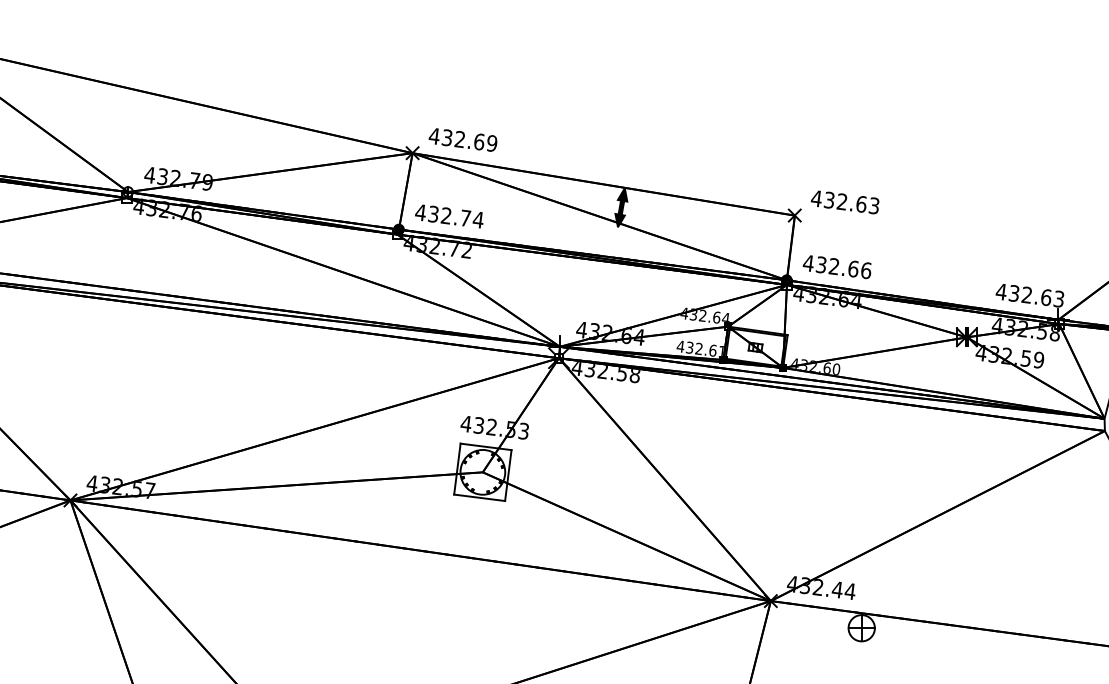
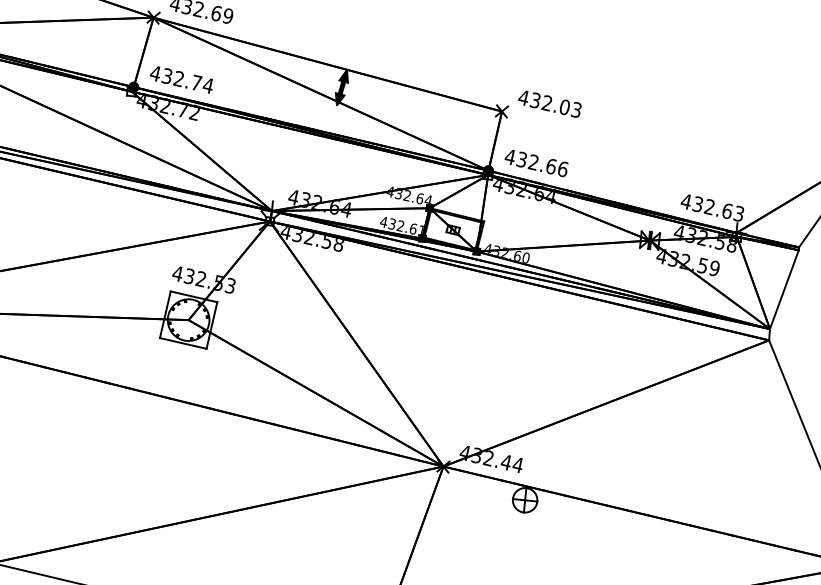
text: (861, 203) -> (564, 106), 432.63 -> 432.03

